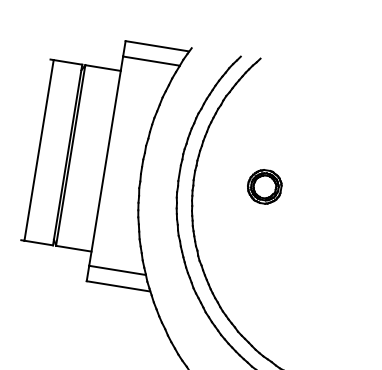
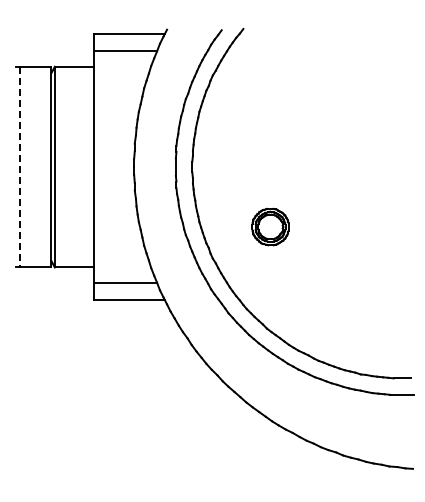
line: (38, 150) -> (19, 167), solid -> dashed
part: (264, 186) -> (270, 226), moved

